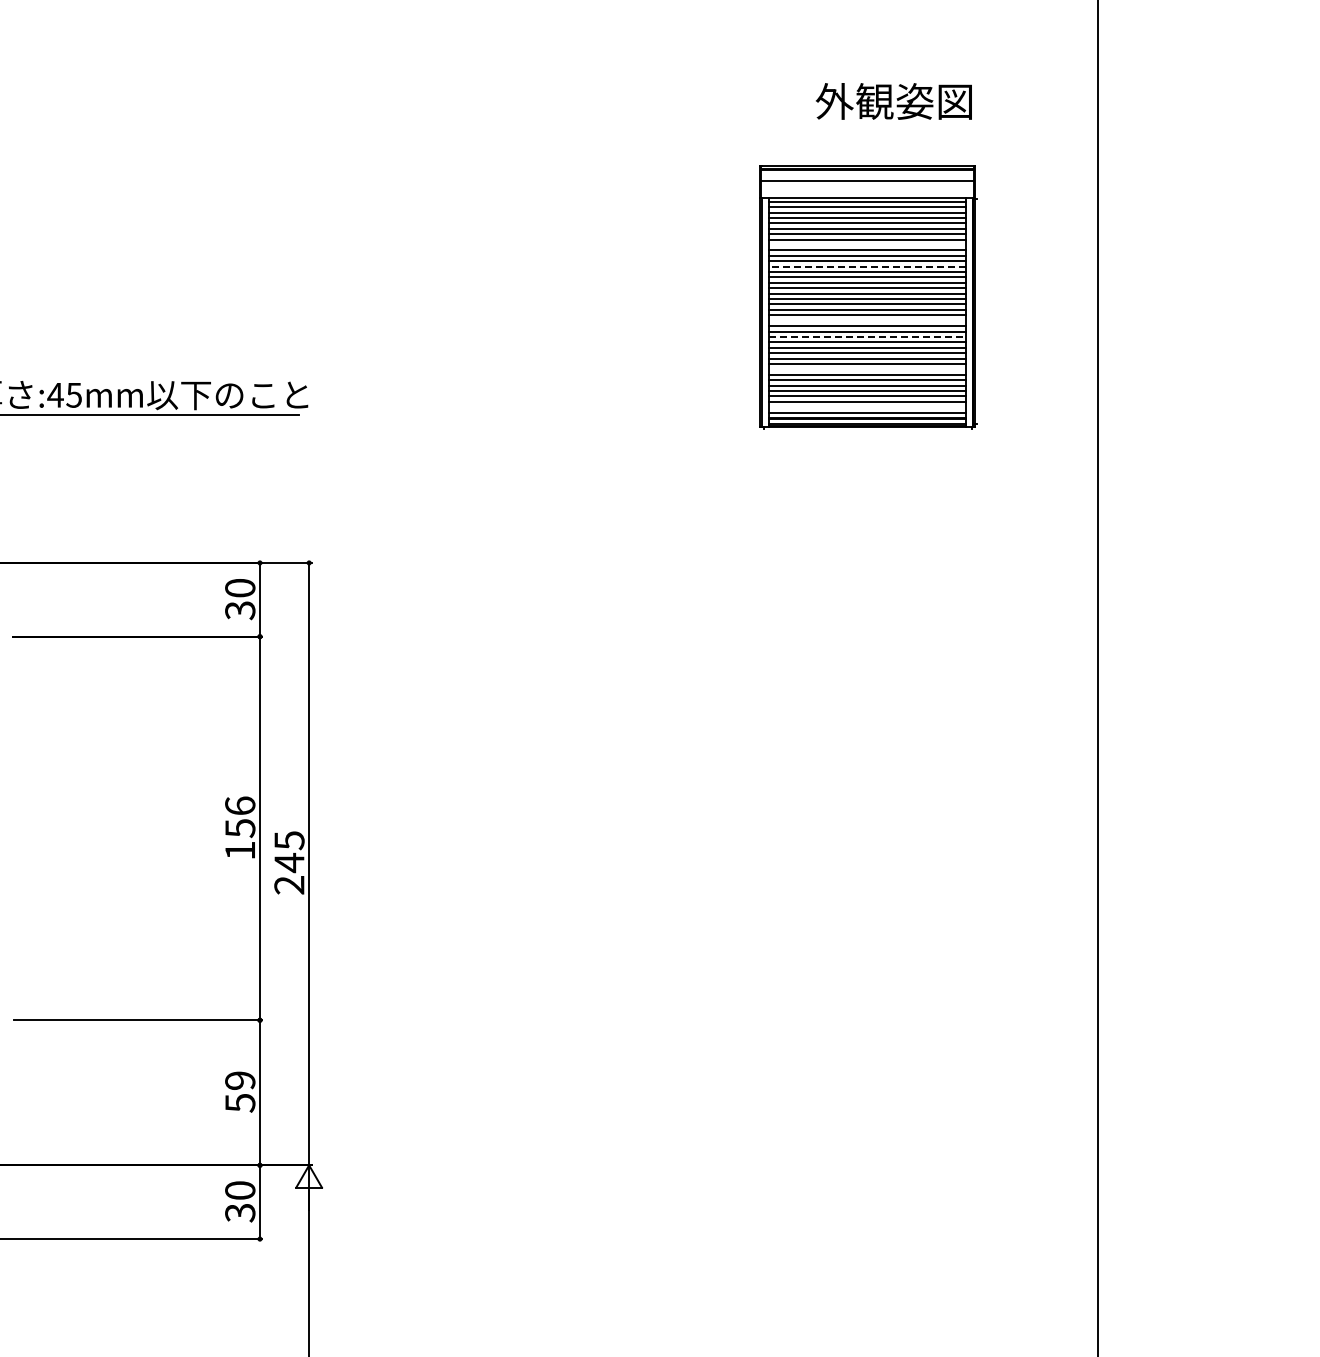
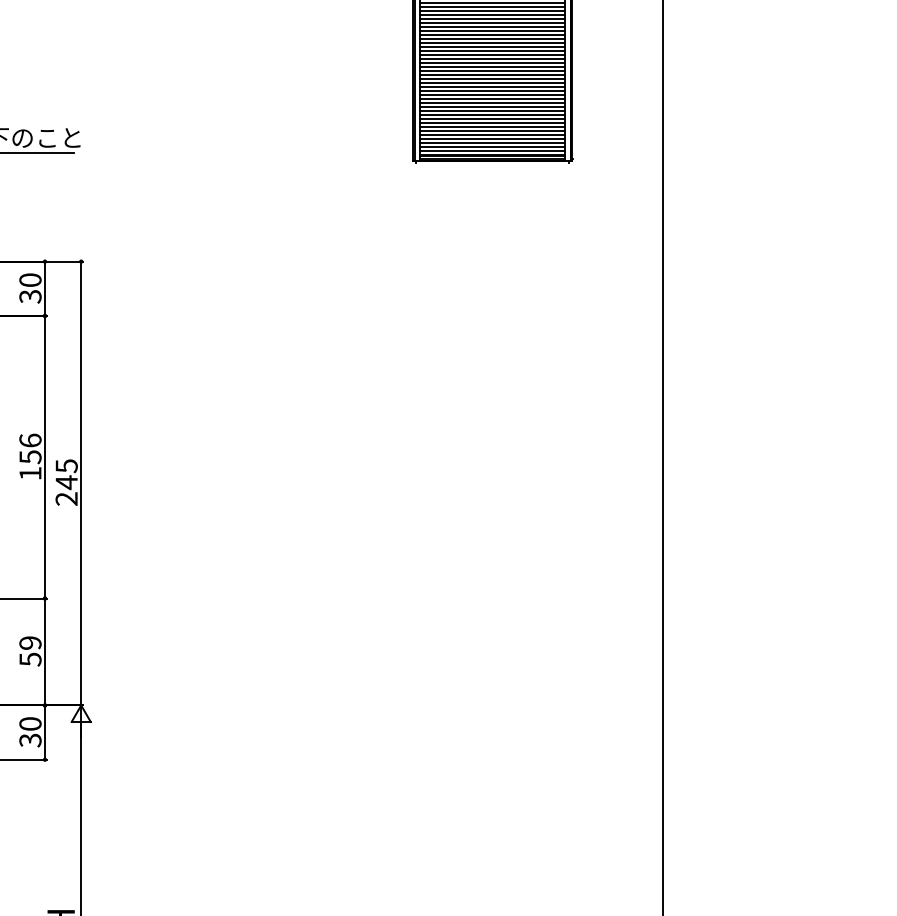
line: (867, 244) -> (492, 27), added
line: (867, 266) -> (492, 43), dashed -> solid
line: (867, 320) -> (492, 83), added
line: (867, 336) -> (492, 94), dashed -> solid
line: (867, 369) -> (492, 119), added
line: (867, 407) -> (492, 147), added

